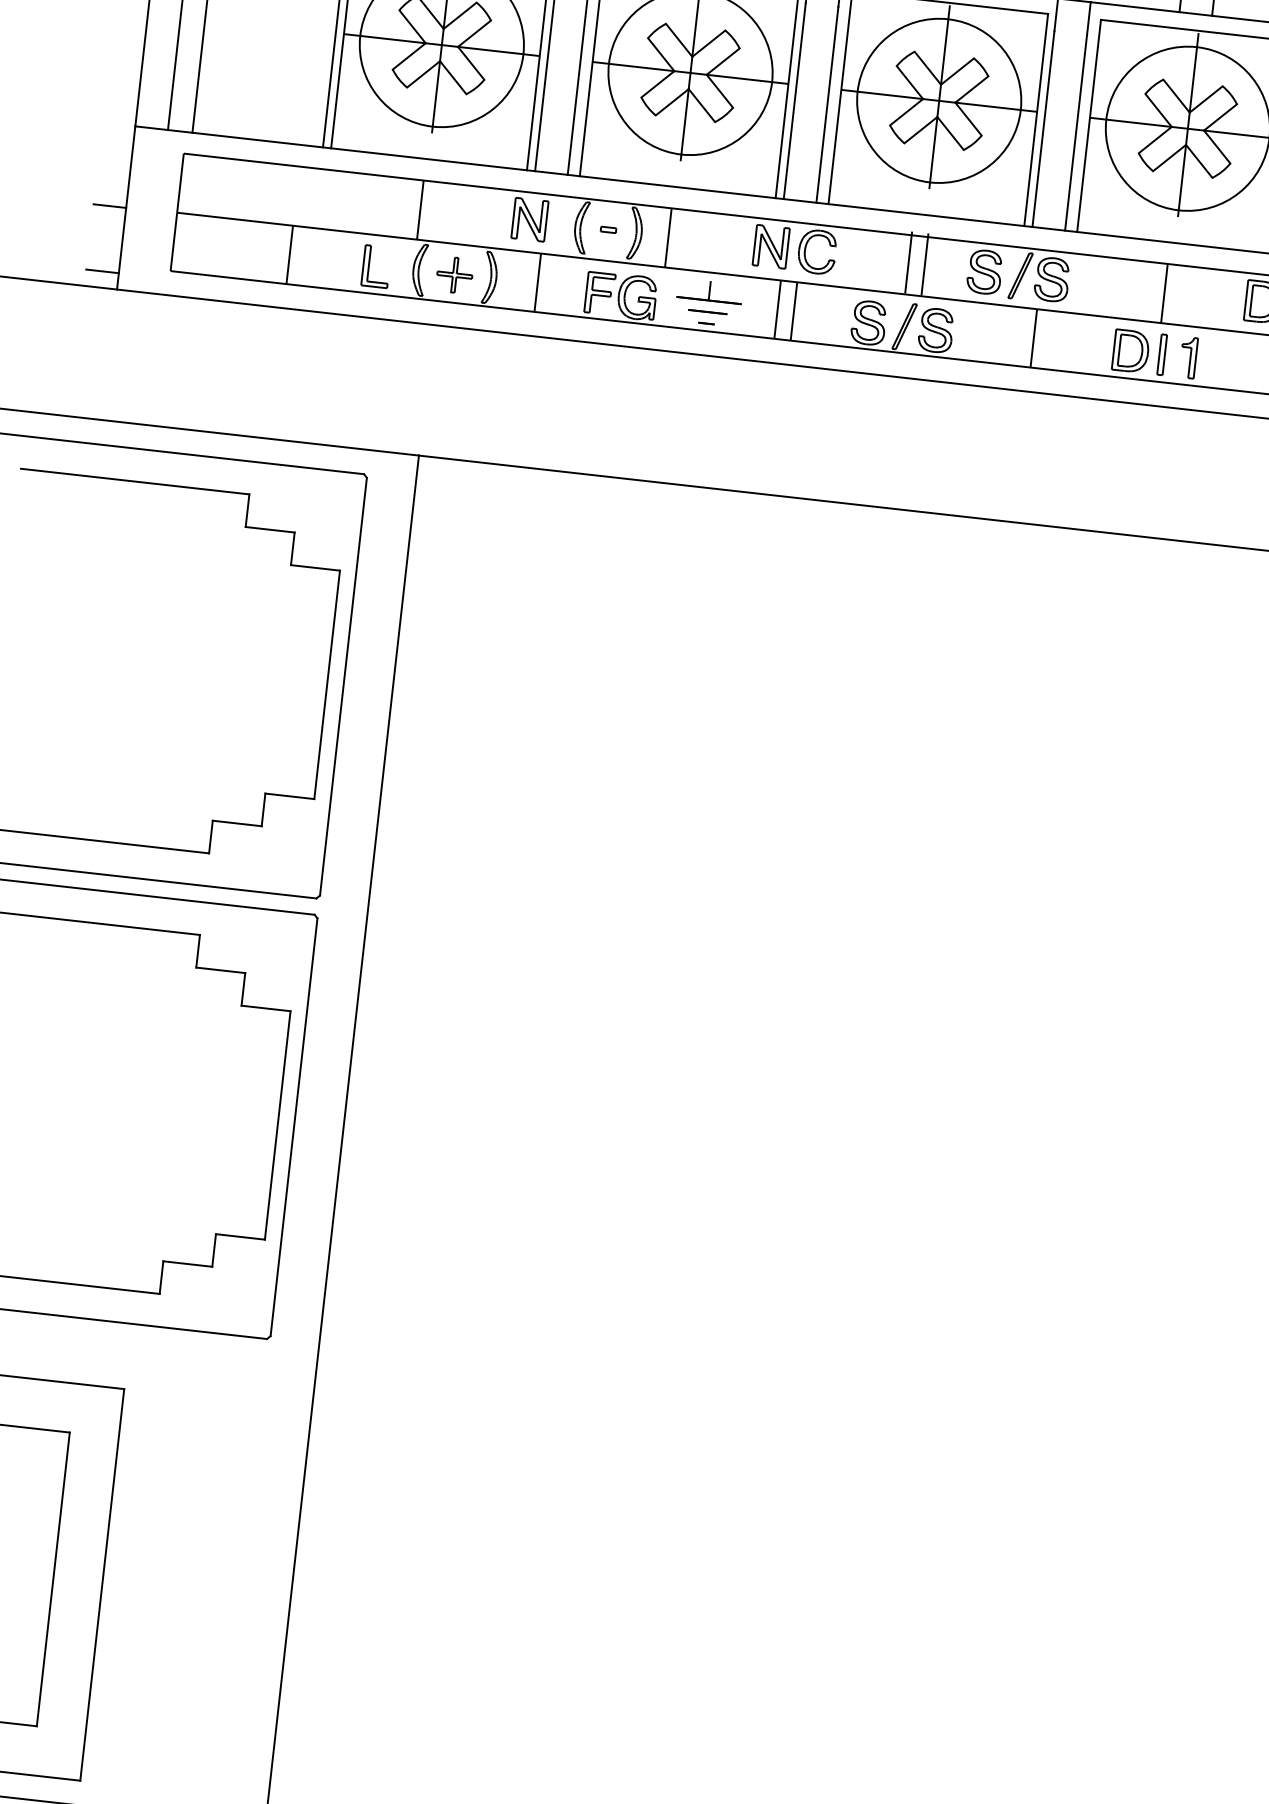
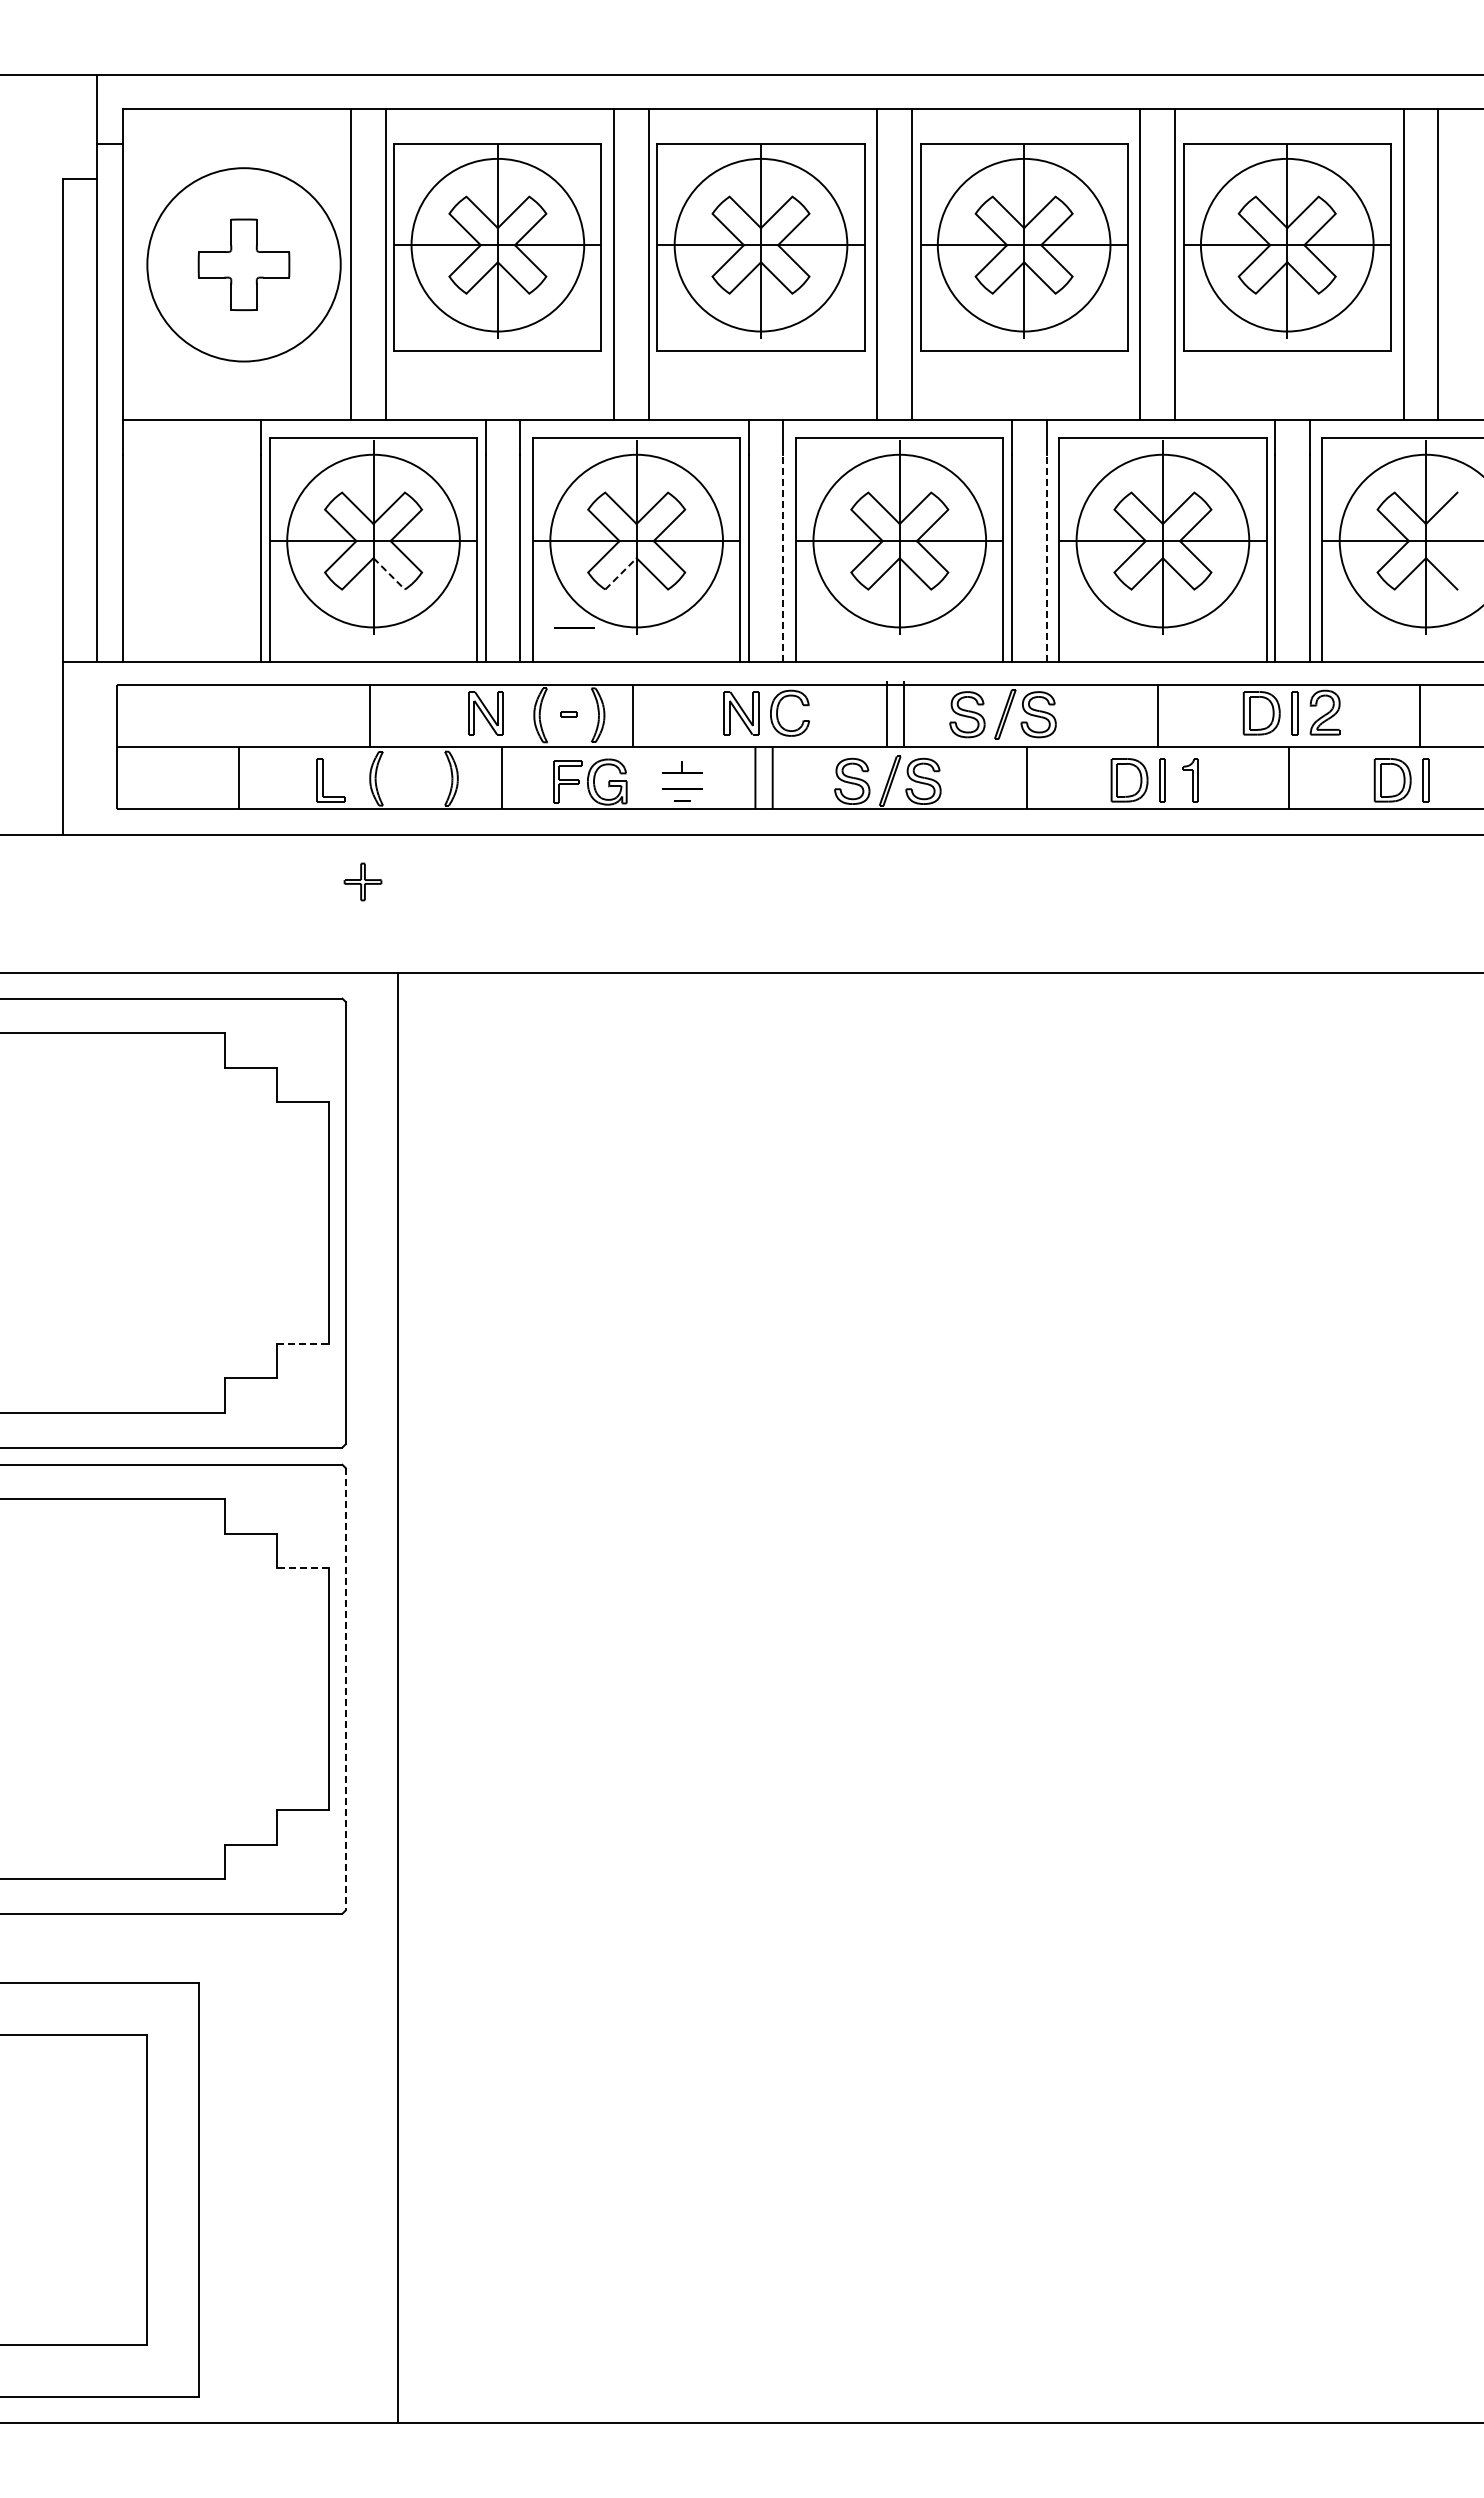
line: (453, 78) -> (389, 574), solid -> dashed
line: (672, 101) -> (621, 573), solid -> dashed
line: (827, 104) -> (783, 558), solid -> dashed
line: (1076, 132) -> (1046, 558), solid -> dashed
line: (622, 148) -> (574, 627), added
line: (109, 206) -> (45, 748), removed
line: (102, 271) -> (45, 817), removed
part: (454, 274) -> (362, 881), moved
part: (709, 290) -> (682, 766), size x0.6
line: (289, 795) -> (302, 1343), solid -> dashed
line: (265, 1008) -> (302, 1568), solid -> dashed
line: (293, 1127) -> (345, 1689), solid -> dashed

